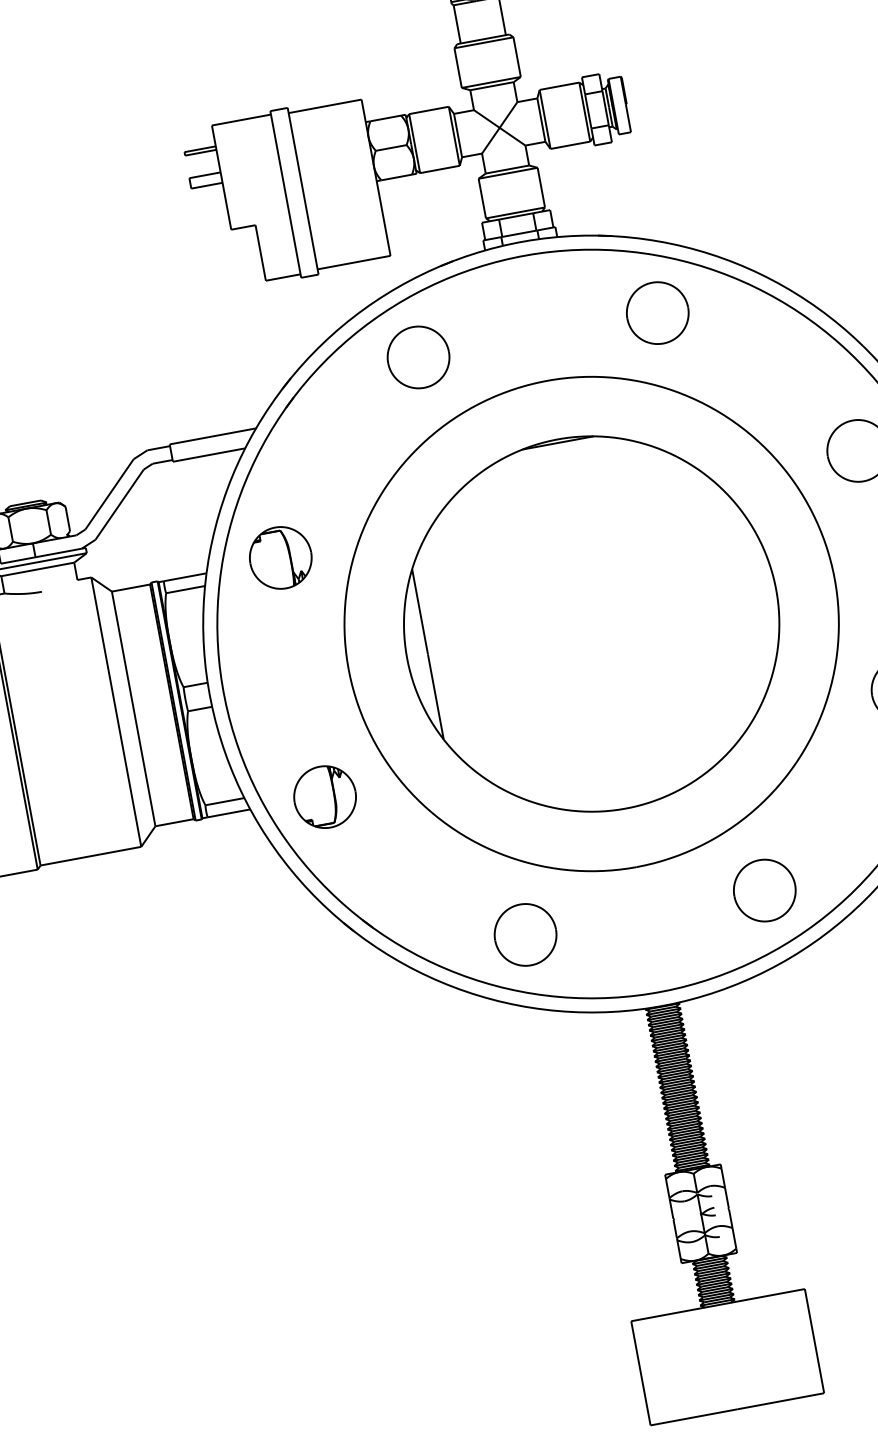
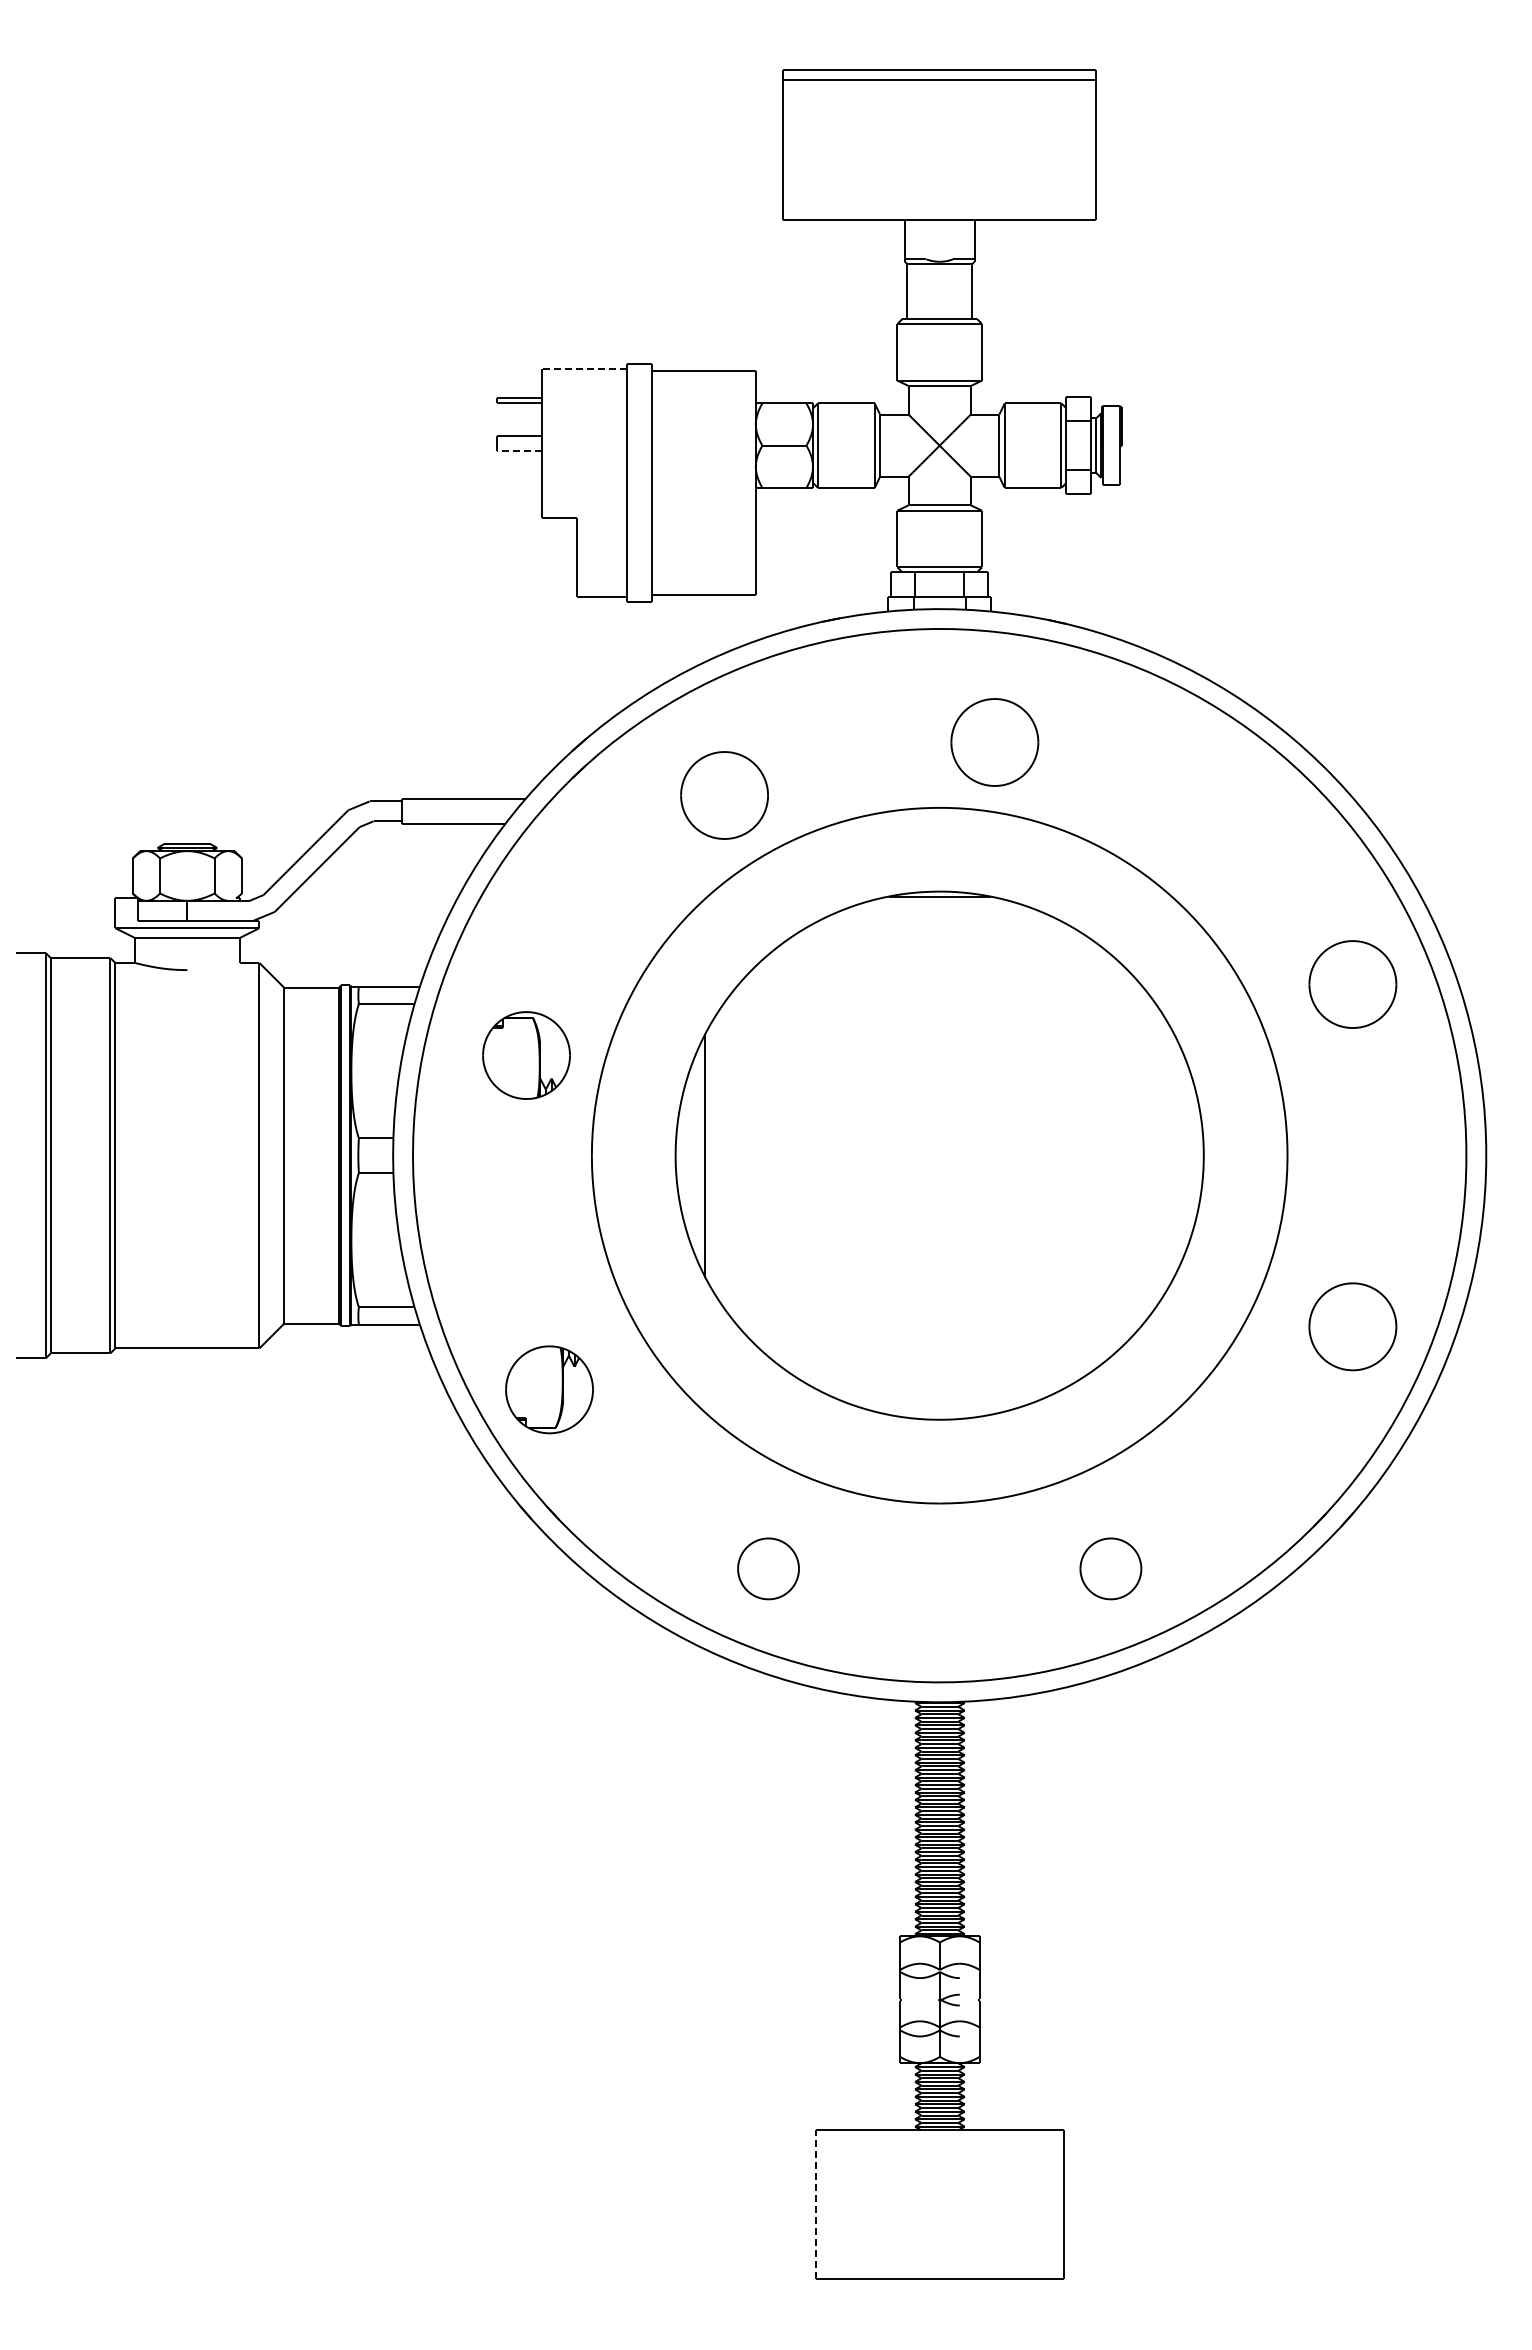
line: (240, 120) -> (583, 368), solid -> dashed
line: (206, 185) -> (519, 450), solid -> dashed
part: (657, 313) -> (994, 742), moved
part: (418, 357) -> (724, 795), moved
part: (280, 557) -> (526, 1055), moved
part: (325, 796) -> (549, 1389), moved
part: (764, 890) -> (1110, 1568), size x0.7
part: (525, 934) -> (768, 1568), size x0.7
line: (640, 1373) -> (815, 2204), solid -> dashed

